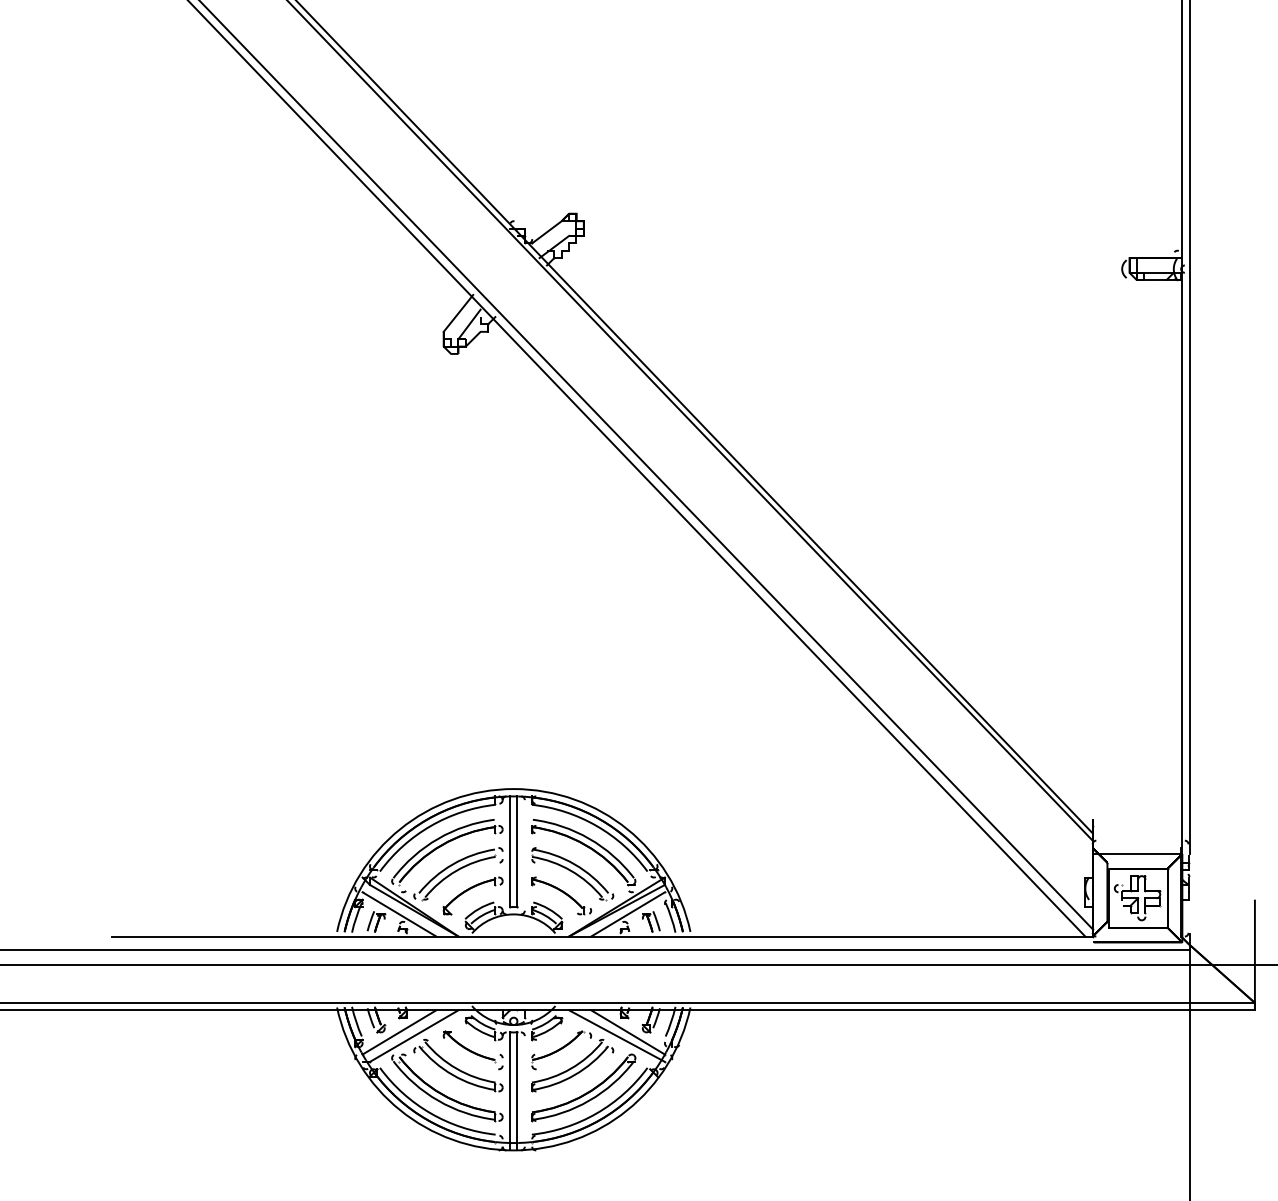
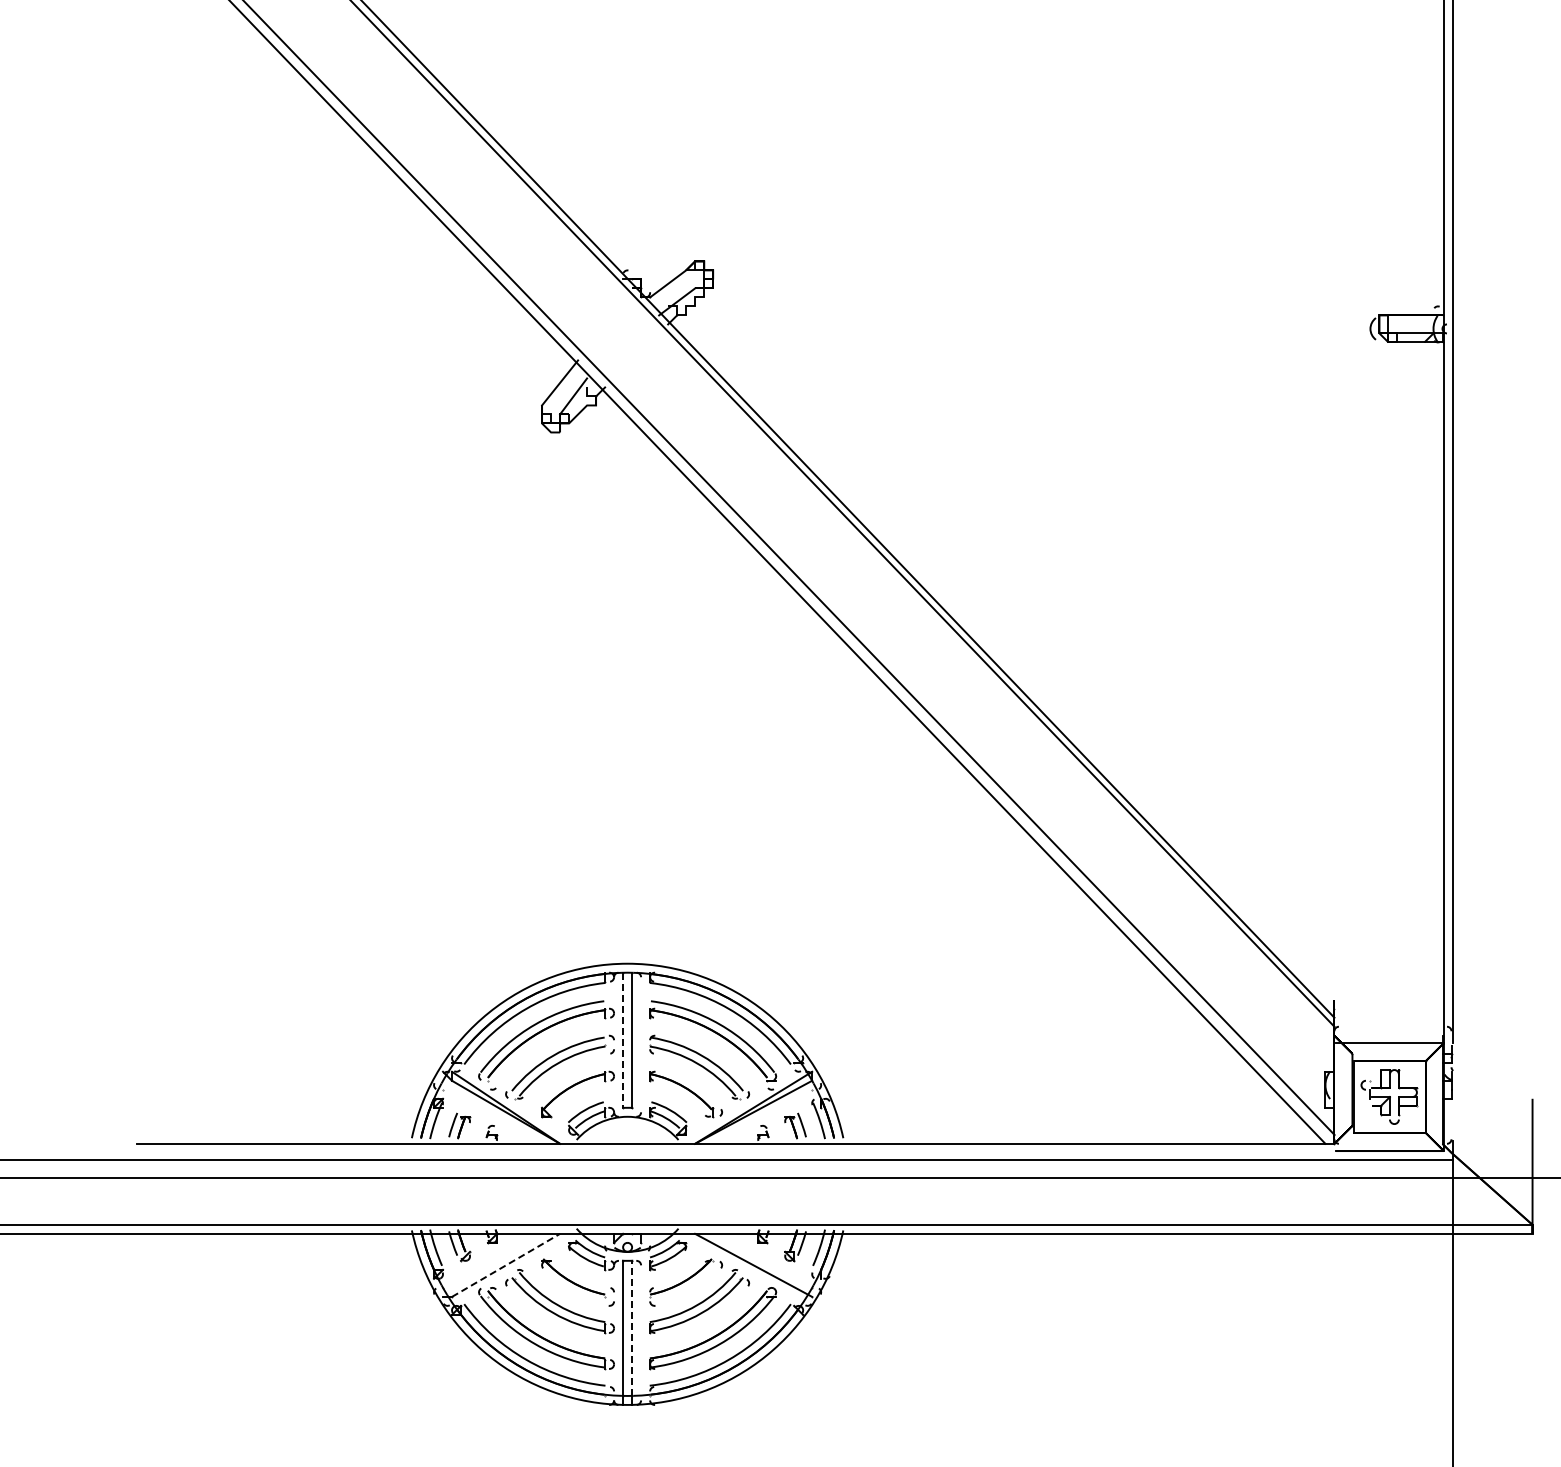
line: (510, 851) -> (623, 1040), solid -> dashed
line: (399, 914) -> (488, 1116), removed
line: (628, 914) -> (767, 1116), removed
line: (399, 1032) -> (488, 1260), removed
line: (628, 1032) -> (767, 1260), removed
line: (414, 1036) -> (506, 1265), solid -> dashed
line: (517, 1087) -> (632, 1328), solid -> dashed

